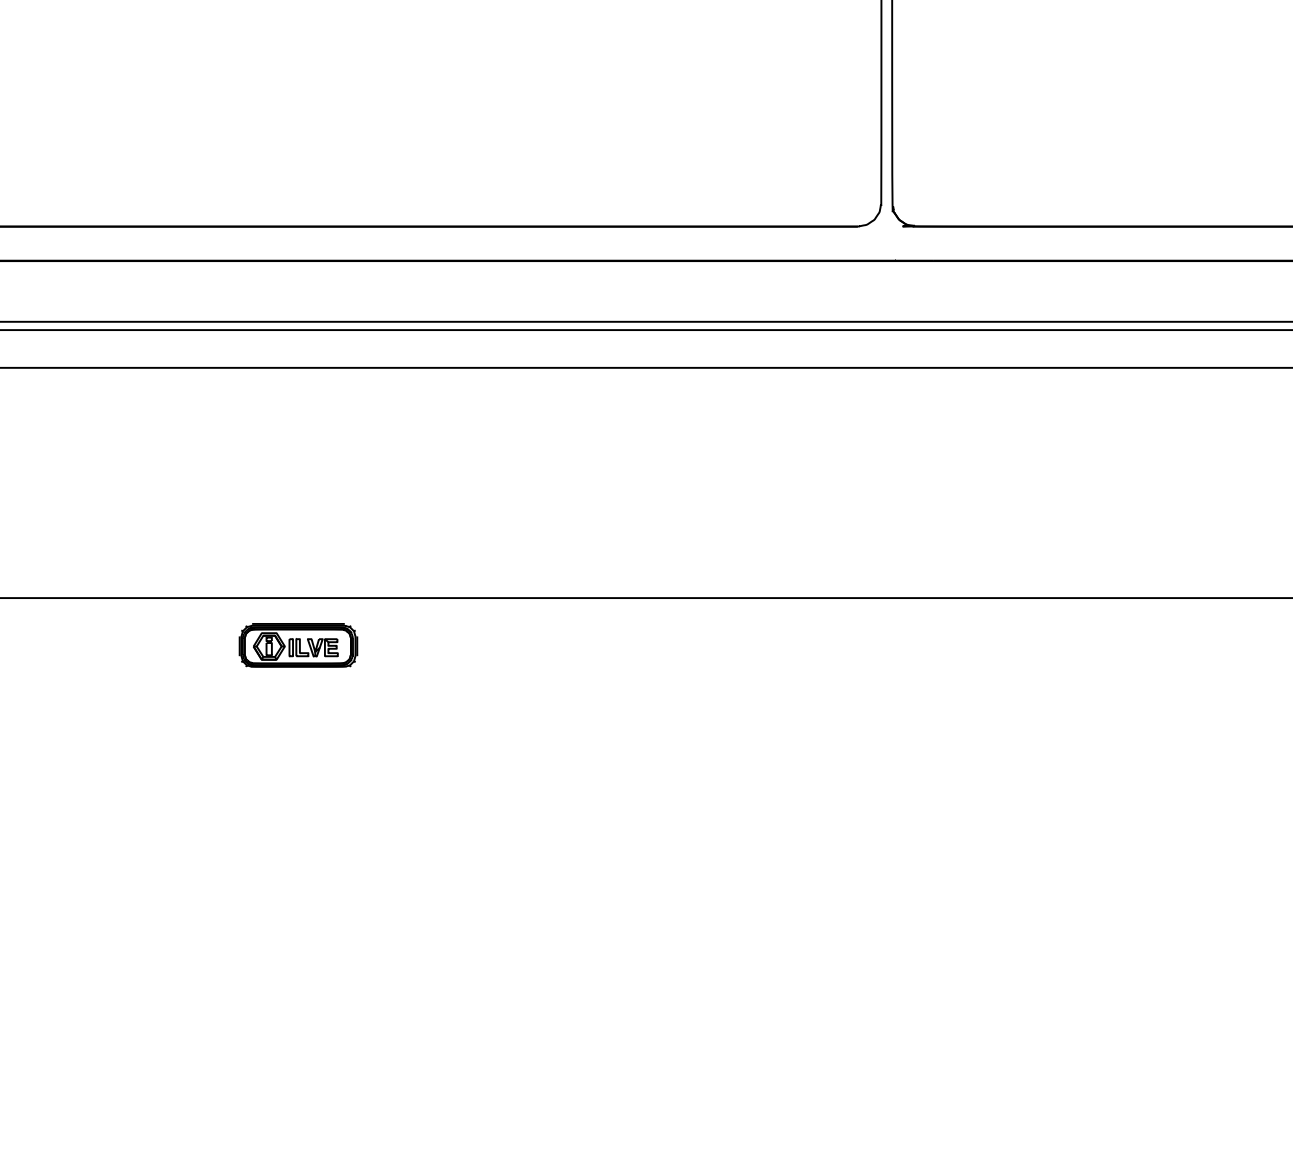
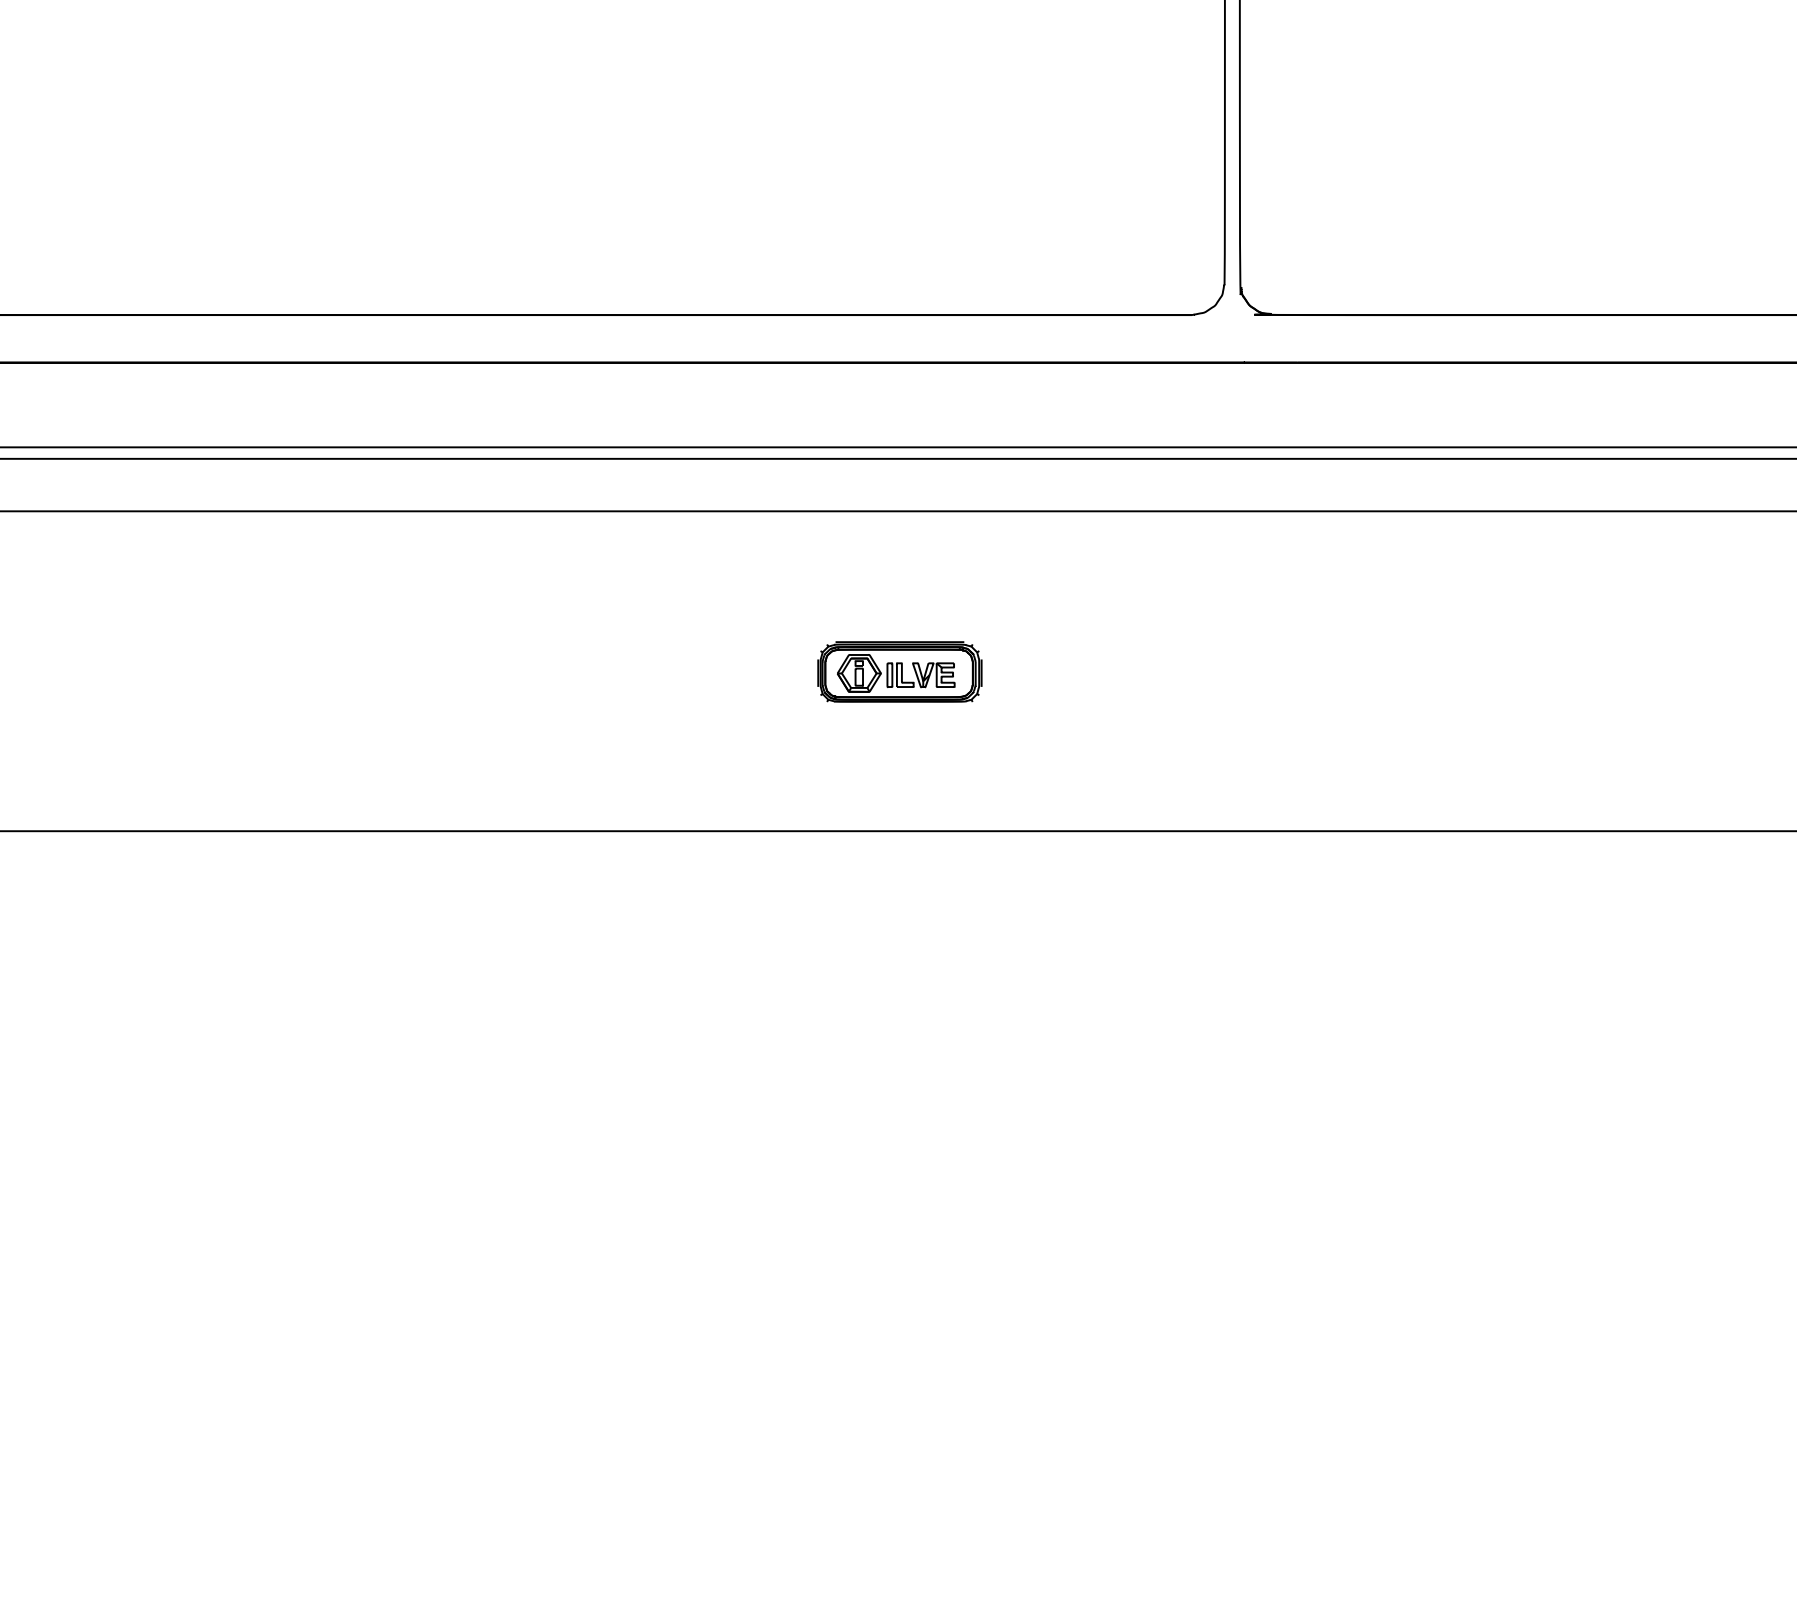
part: (298, 645) -> (899, 671), moved

